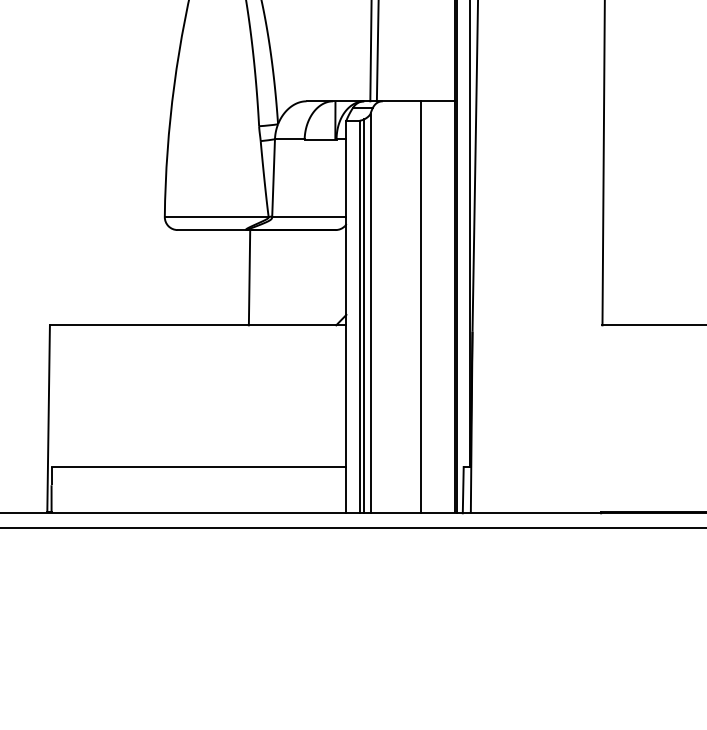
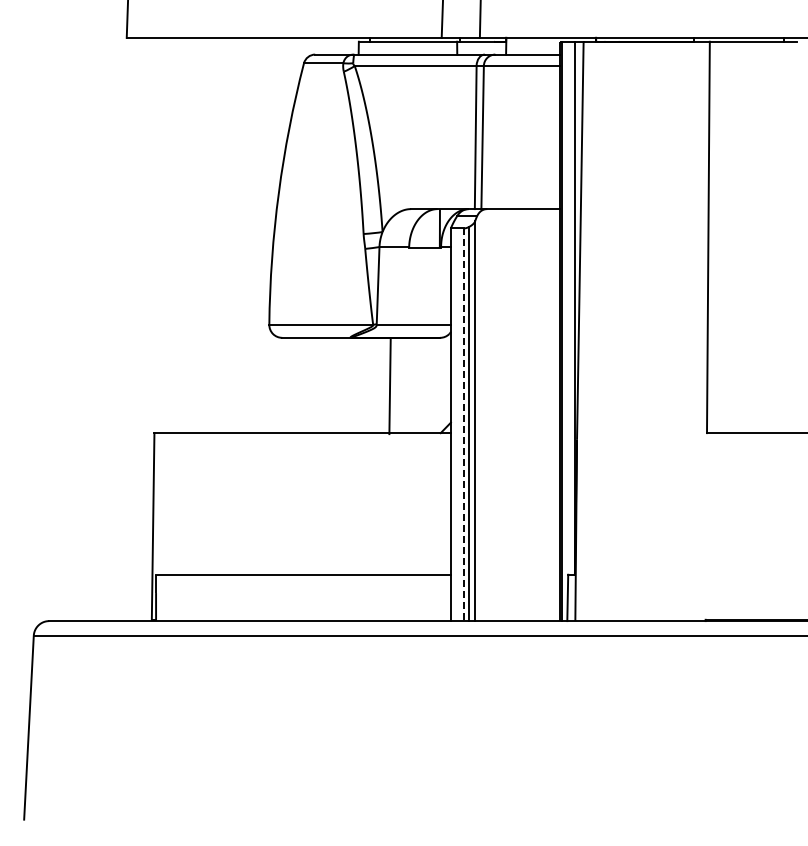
line: (248, 277) -> (389, 386), moved
line: (420, 307) -> (525, 415), removed
line: (359, 317) -> (464, 425), solid -> dashed

